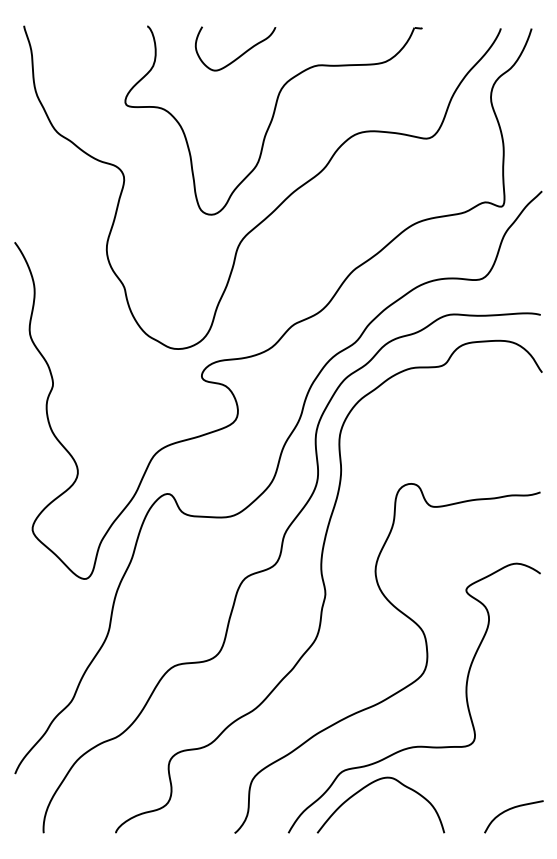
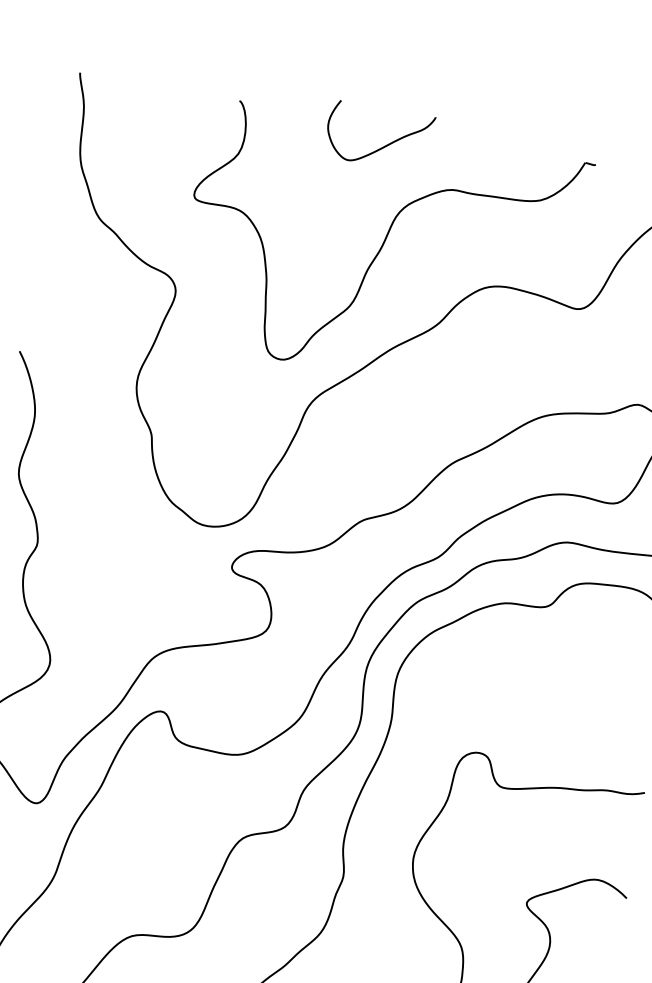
curve: (239, 55) -> (382, 145), moved

